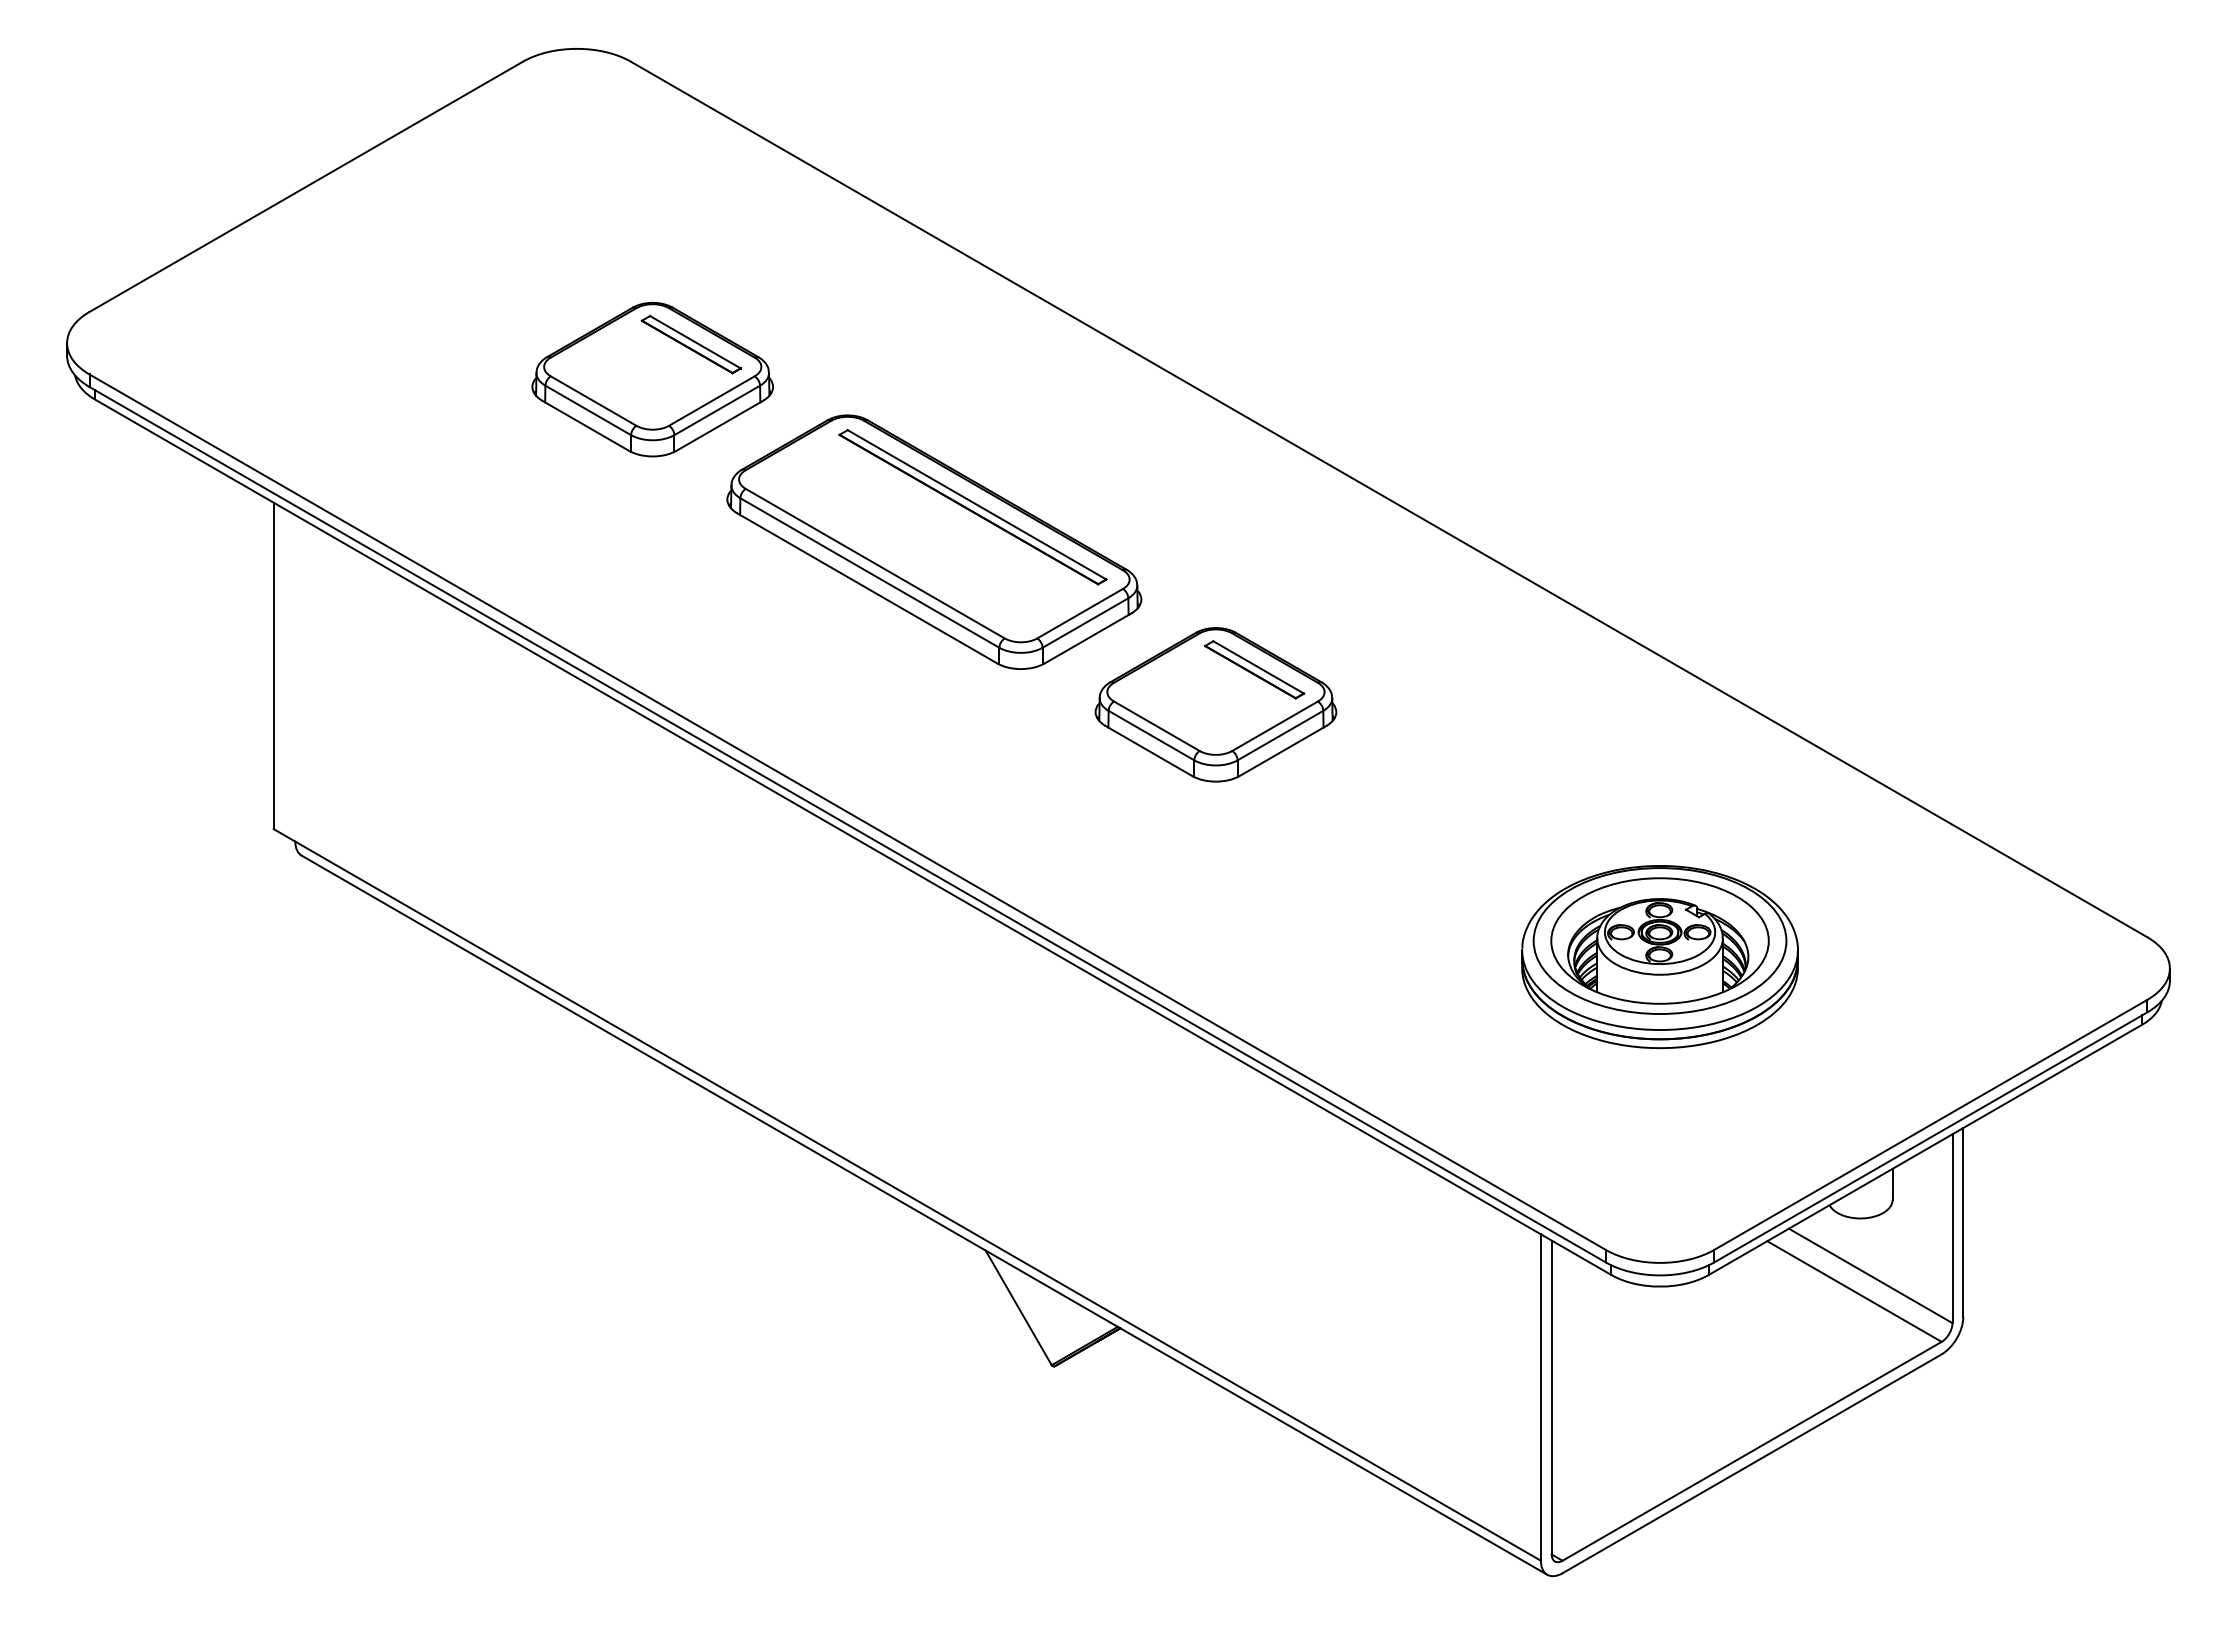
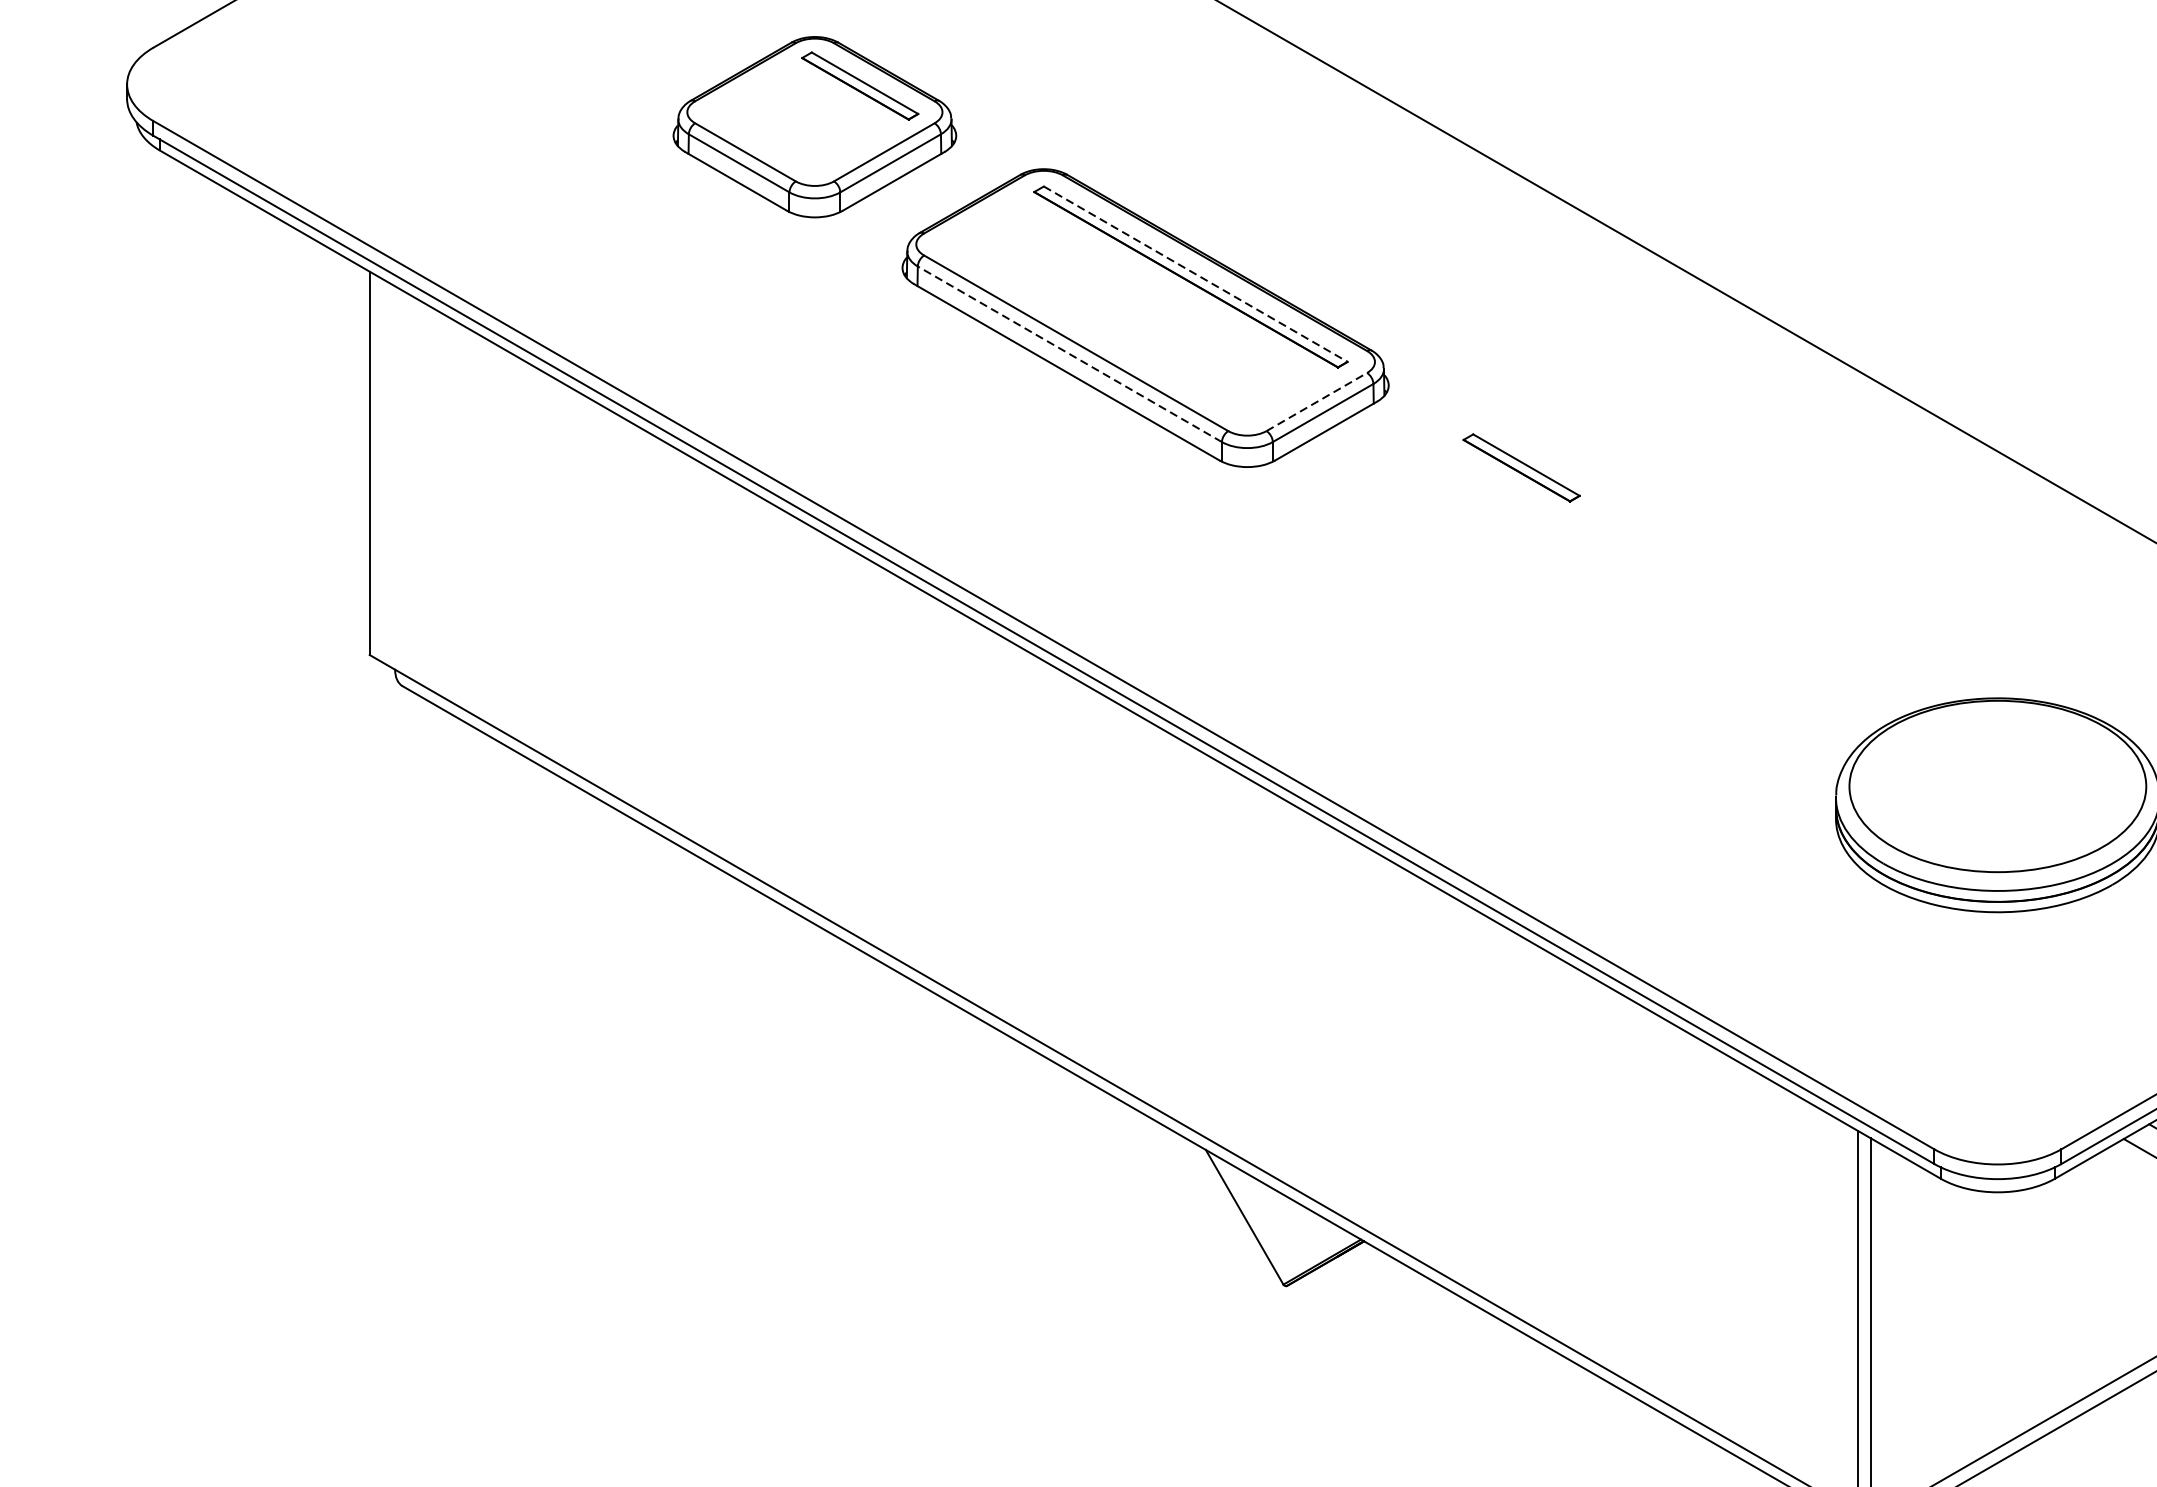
line: (977, 505) -> (1196, 274), solid -> dashed
line: (869, 573) -> (1069, 354), solid -> dashed
line: (1080, 613) -> (1317, 401), solid -> dashed
part: (1215, 704) -> (1475, 508), removed
part: (1659, 940) -> (1997, 785), removed

